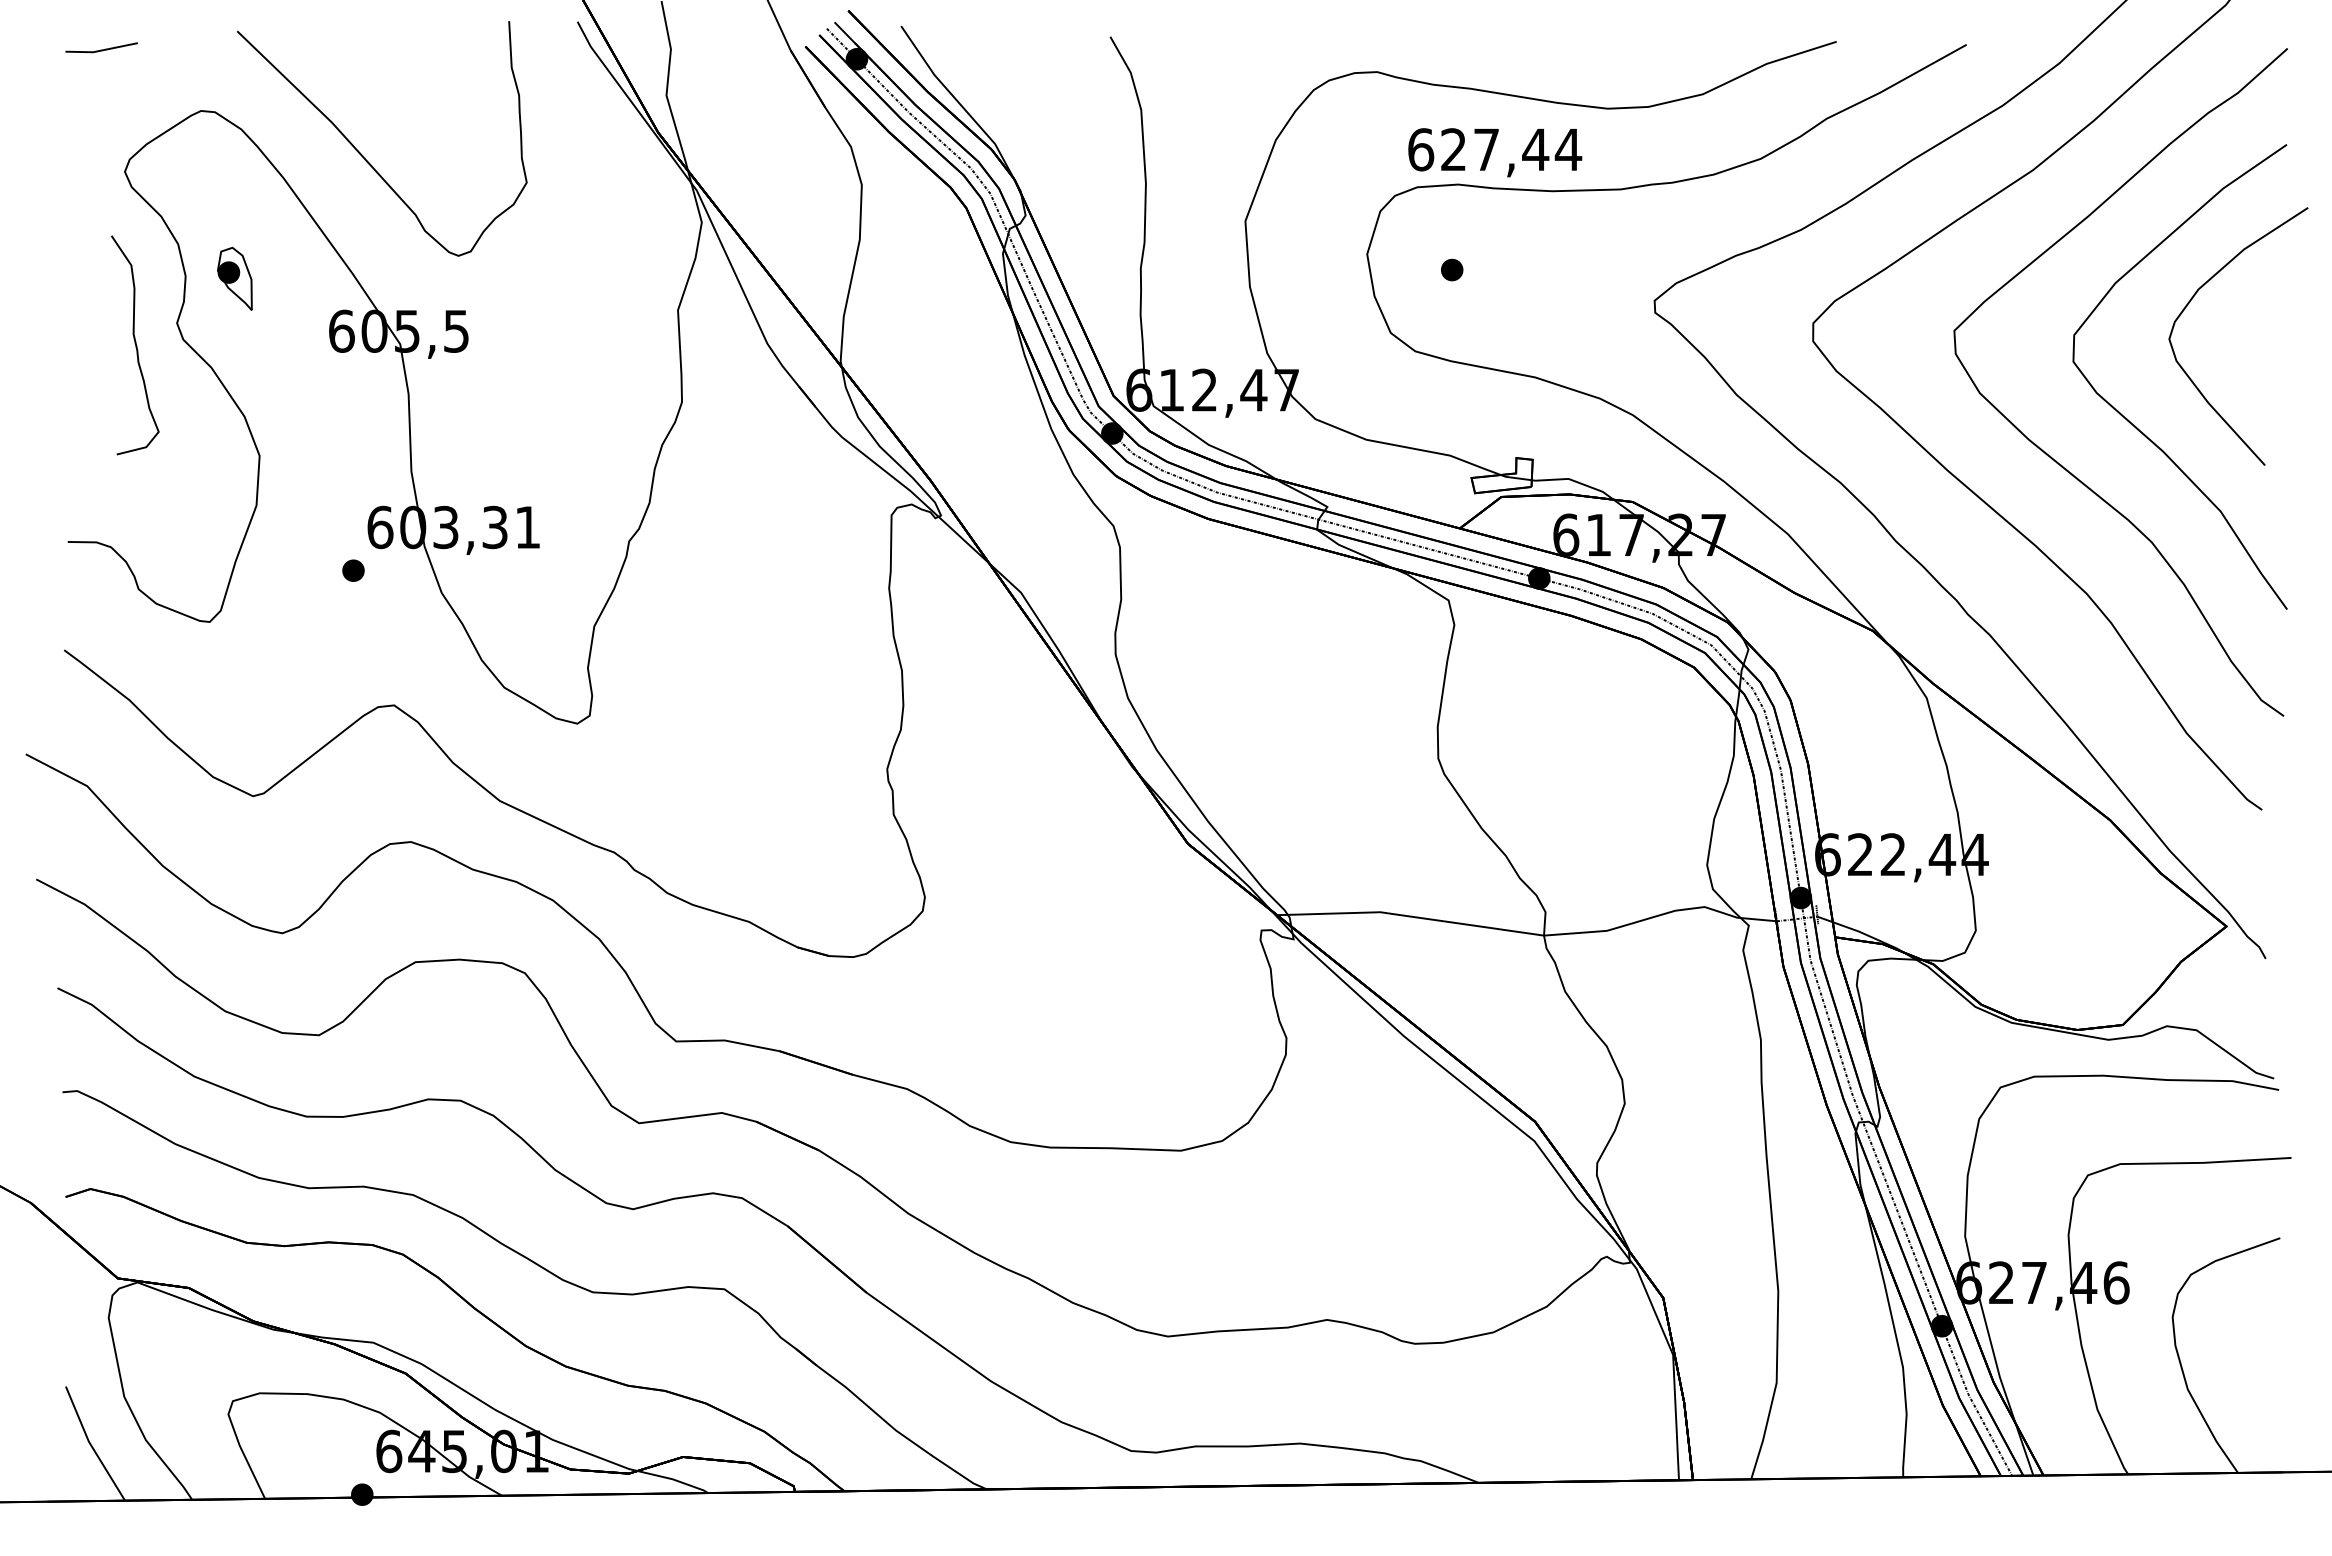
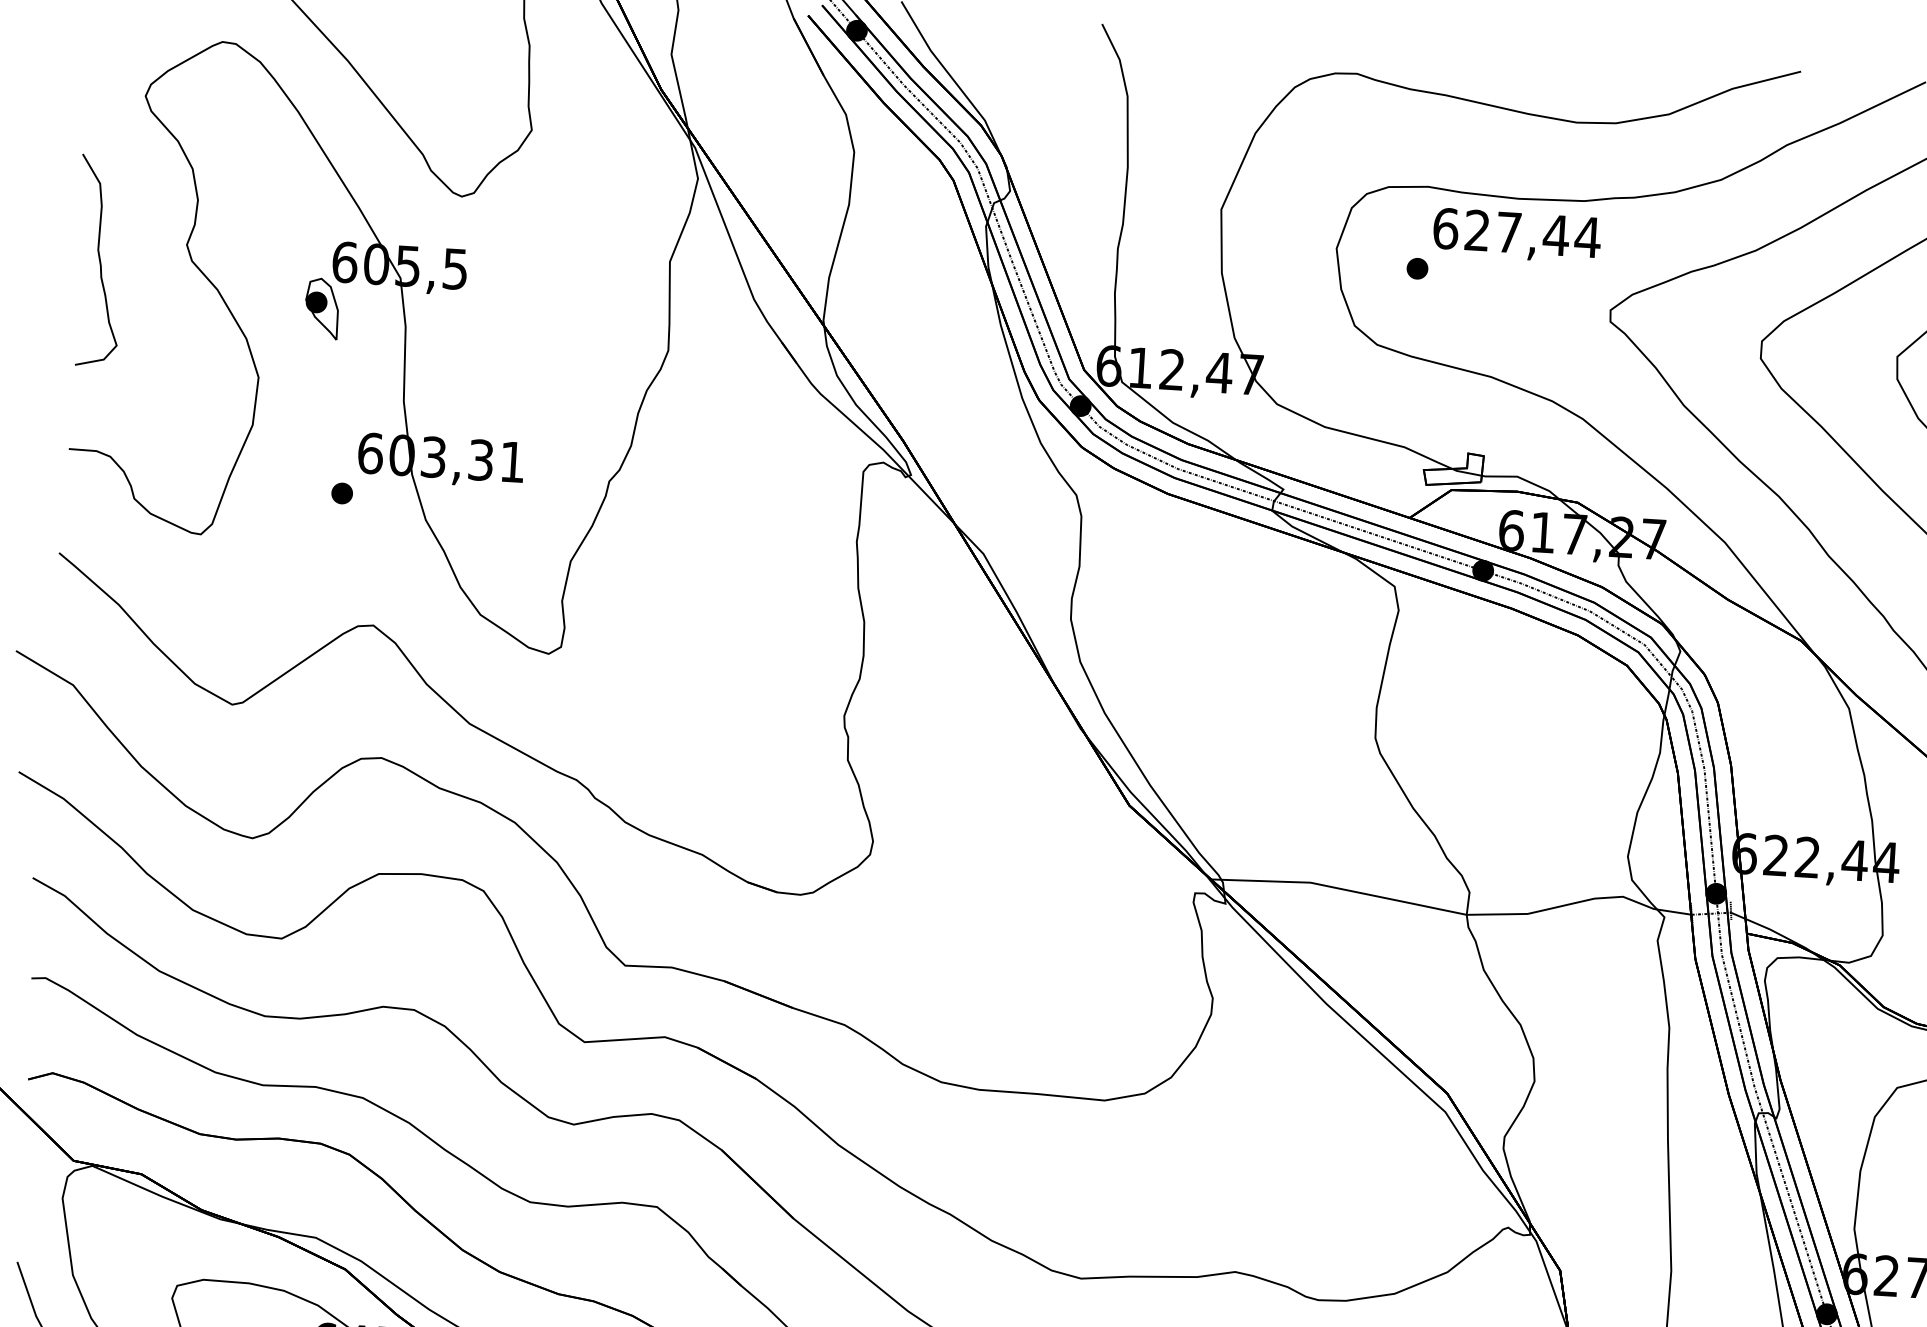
text: (1495, 152) -> (1517, 235), moved
part: (234, 278) -> (321, 308), moved
curve: (135, 345) -> (99, 261), moved

